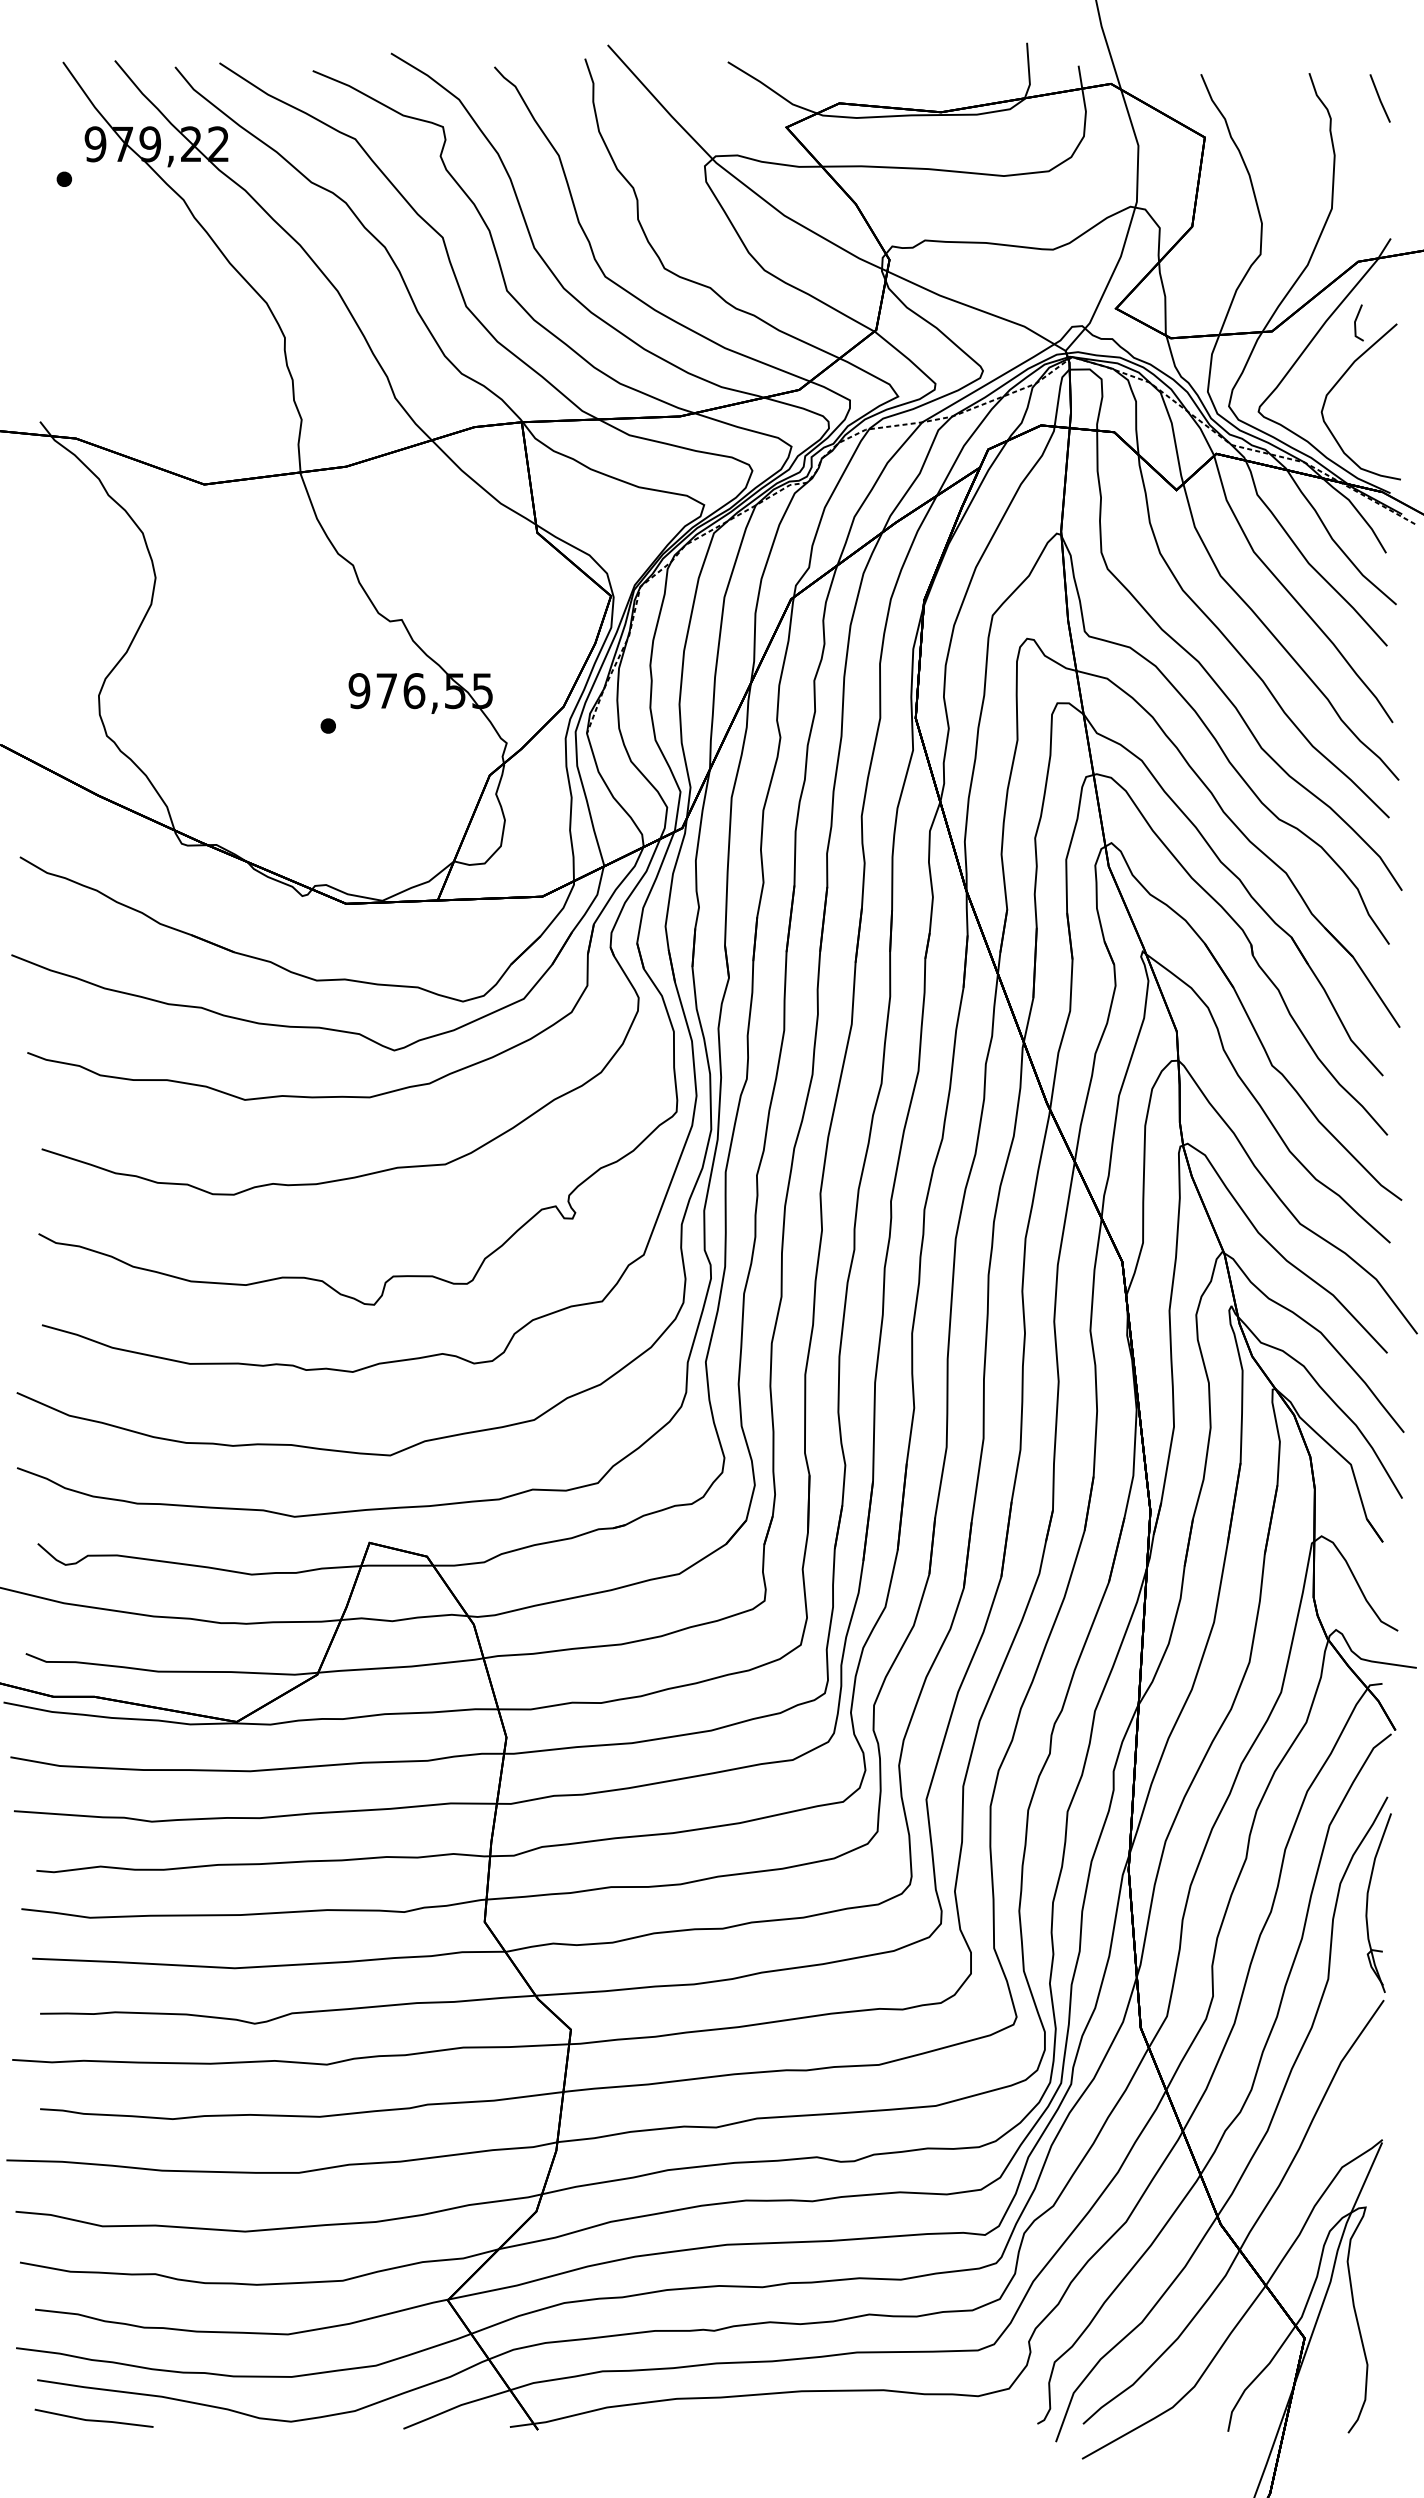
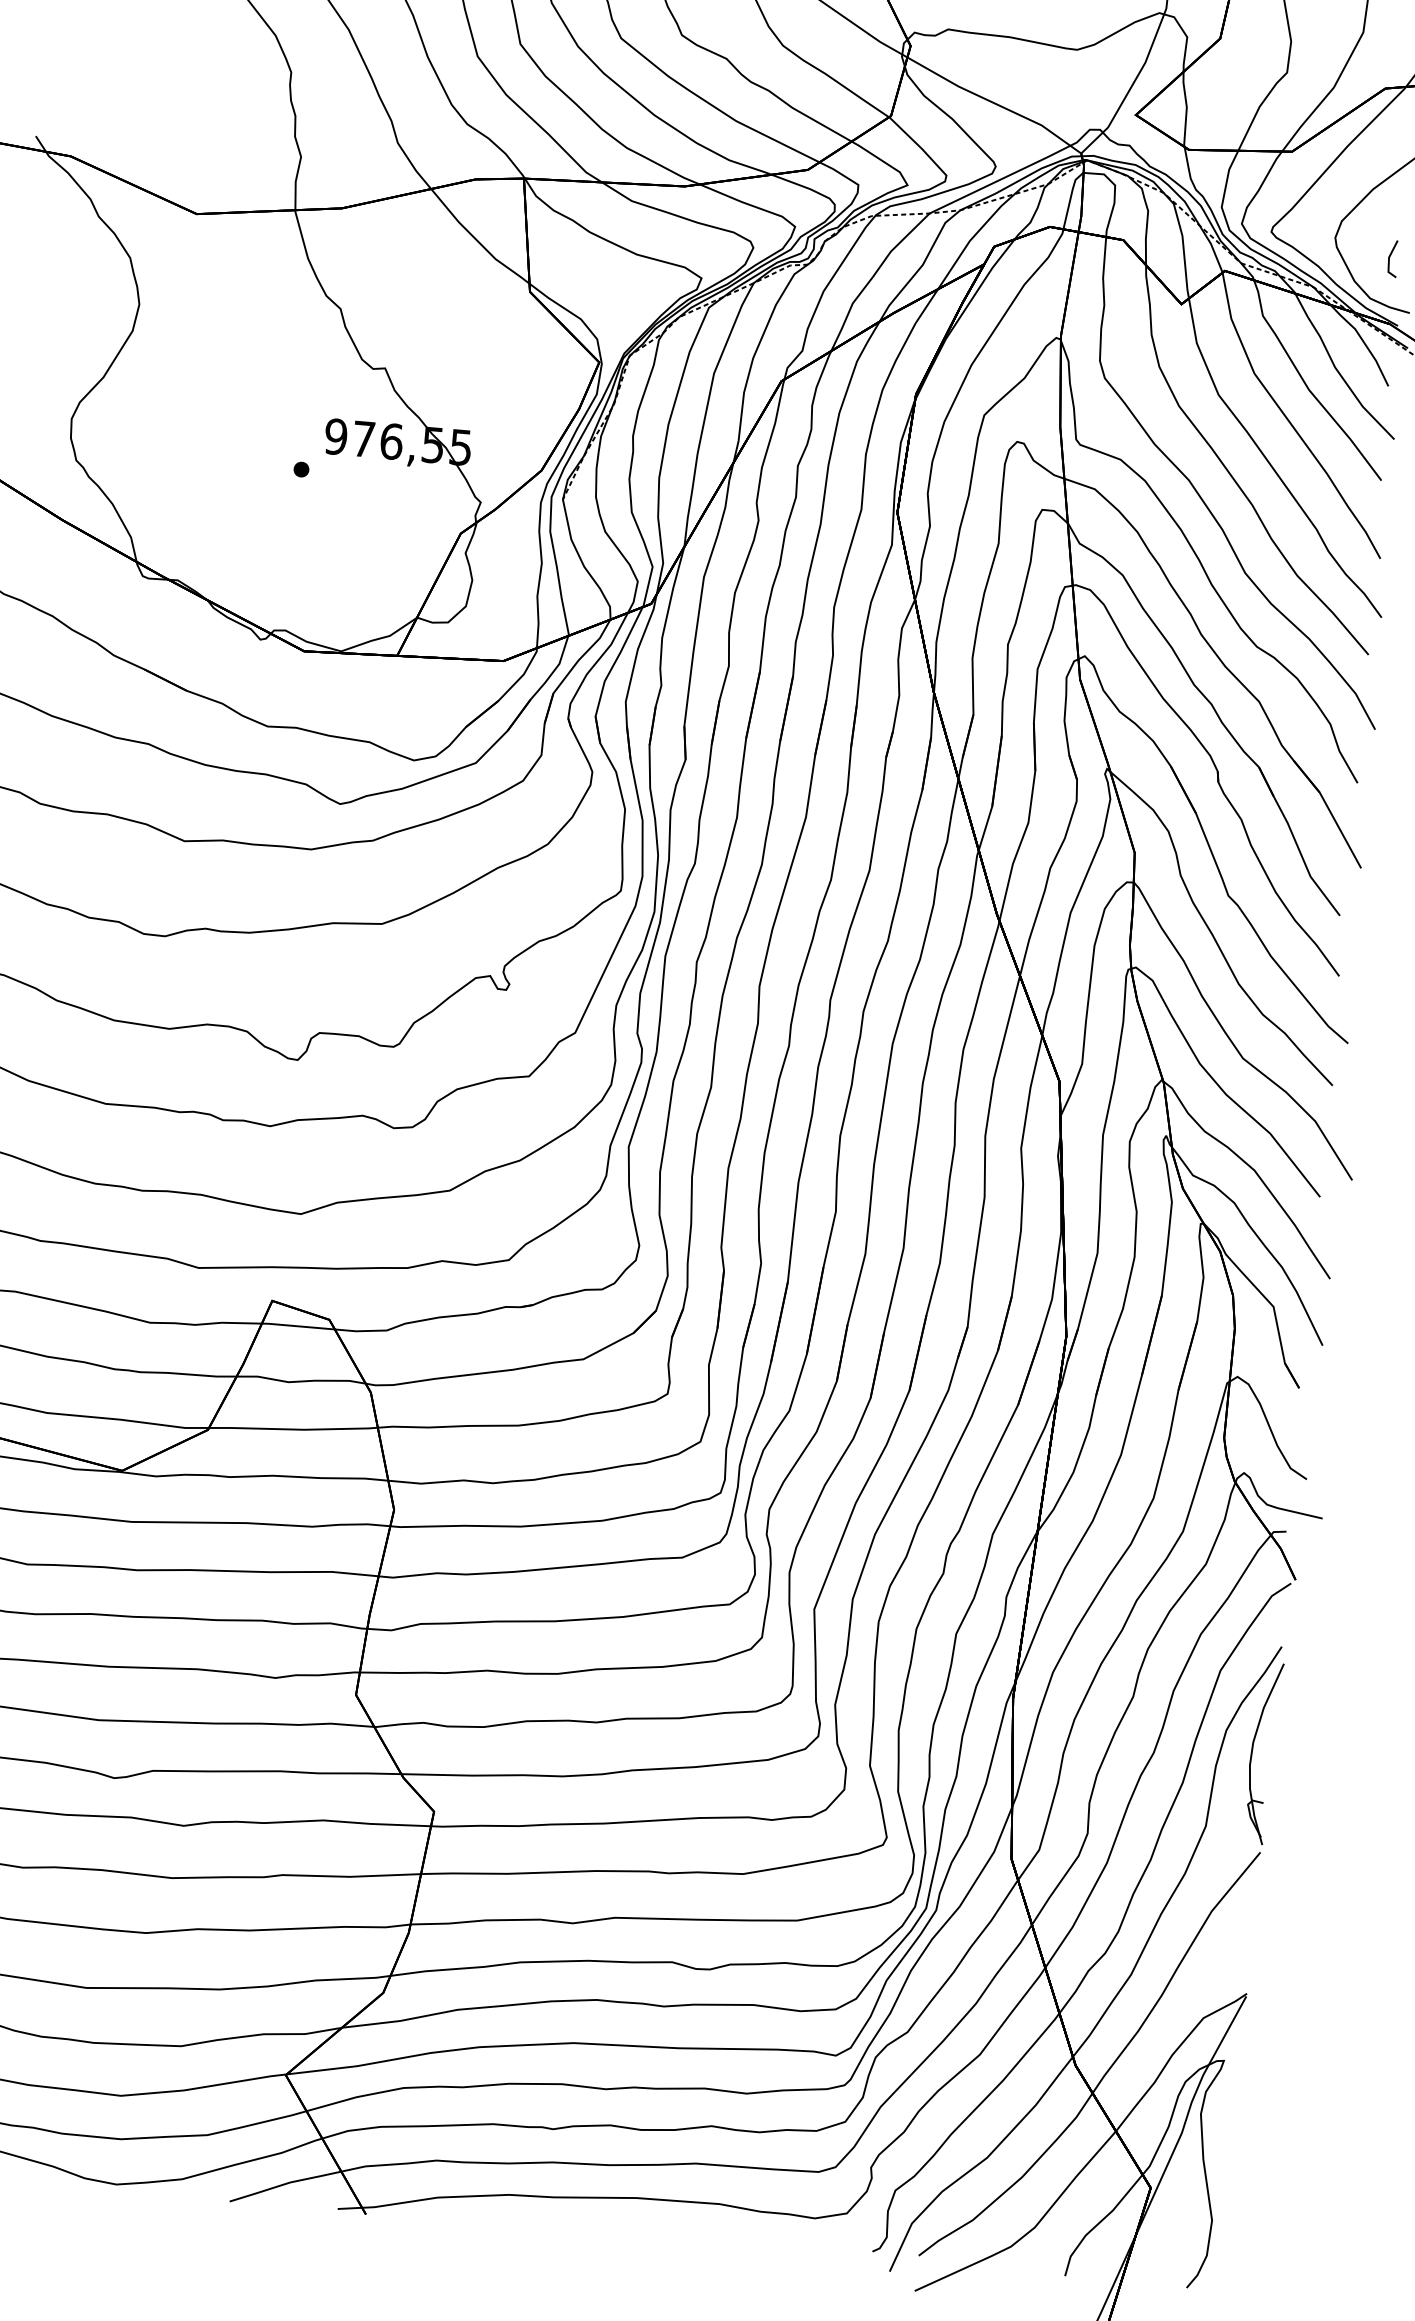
line: (1356, 321) -> (1390, 257), moved

